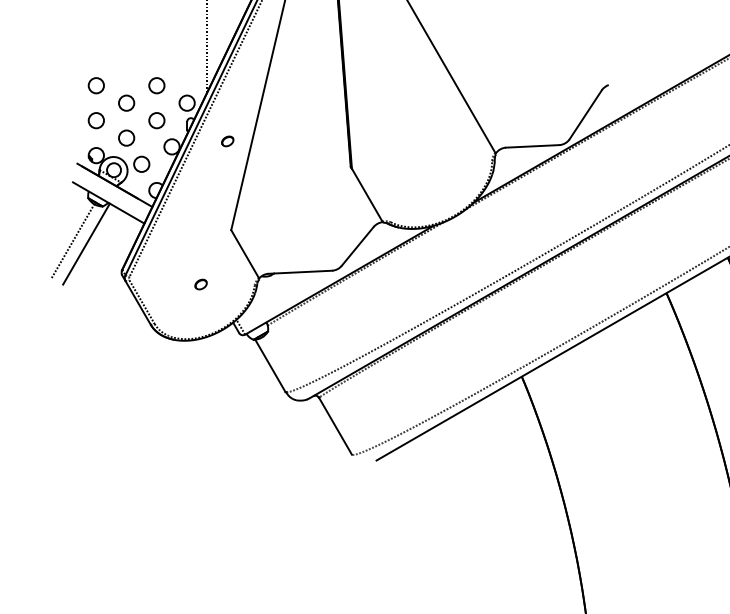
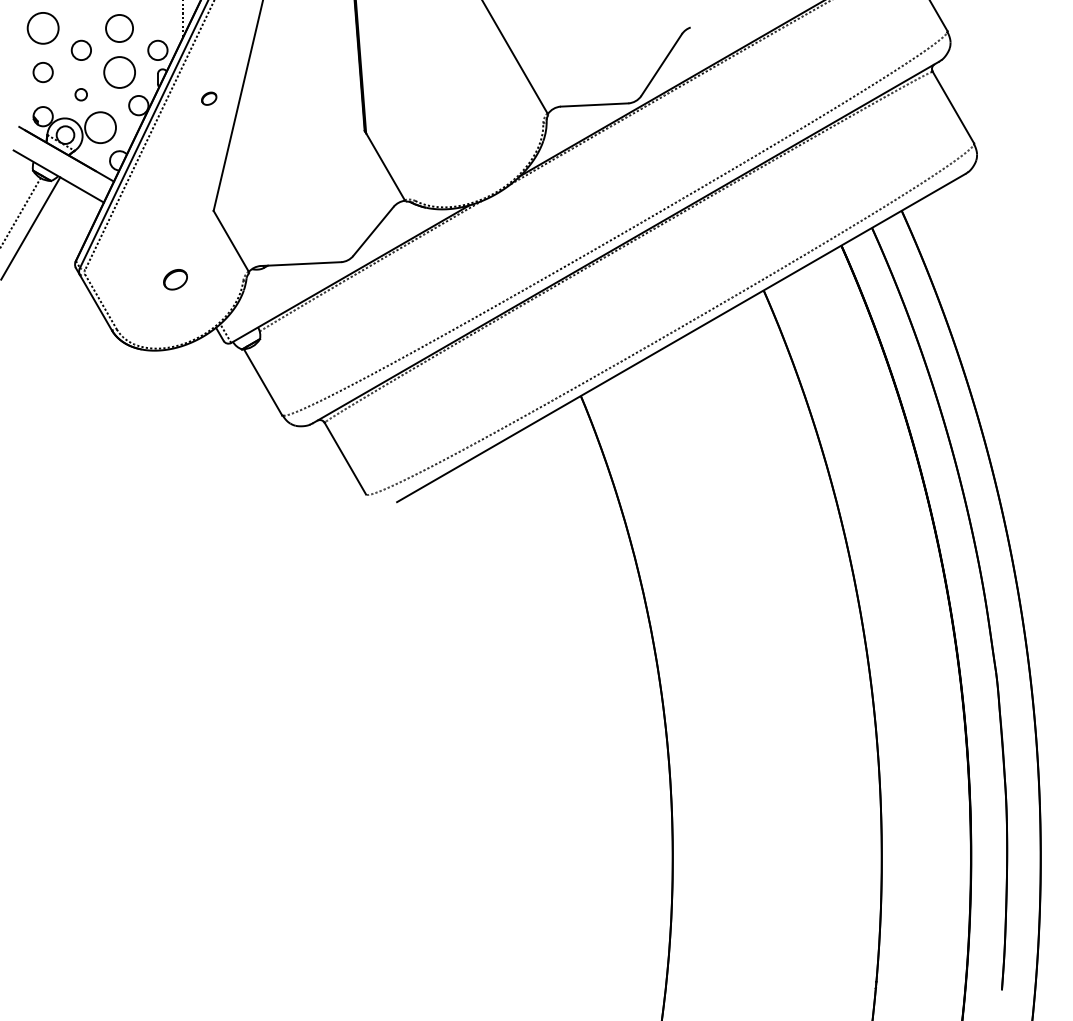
circle: (95, 85) -> (42, 28), size x1.6
circle: (156, 85) -> (119, 27), size x1.4
circle: (156, 120) -> (119, 72), size x1.6
circle: (125, 138) -> (80, 94), size x0.6
circle: (141, 164) -> (100, 127), size x1.6
part: (201, 284) -> (175, 279), size x1.6

